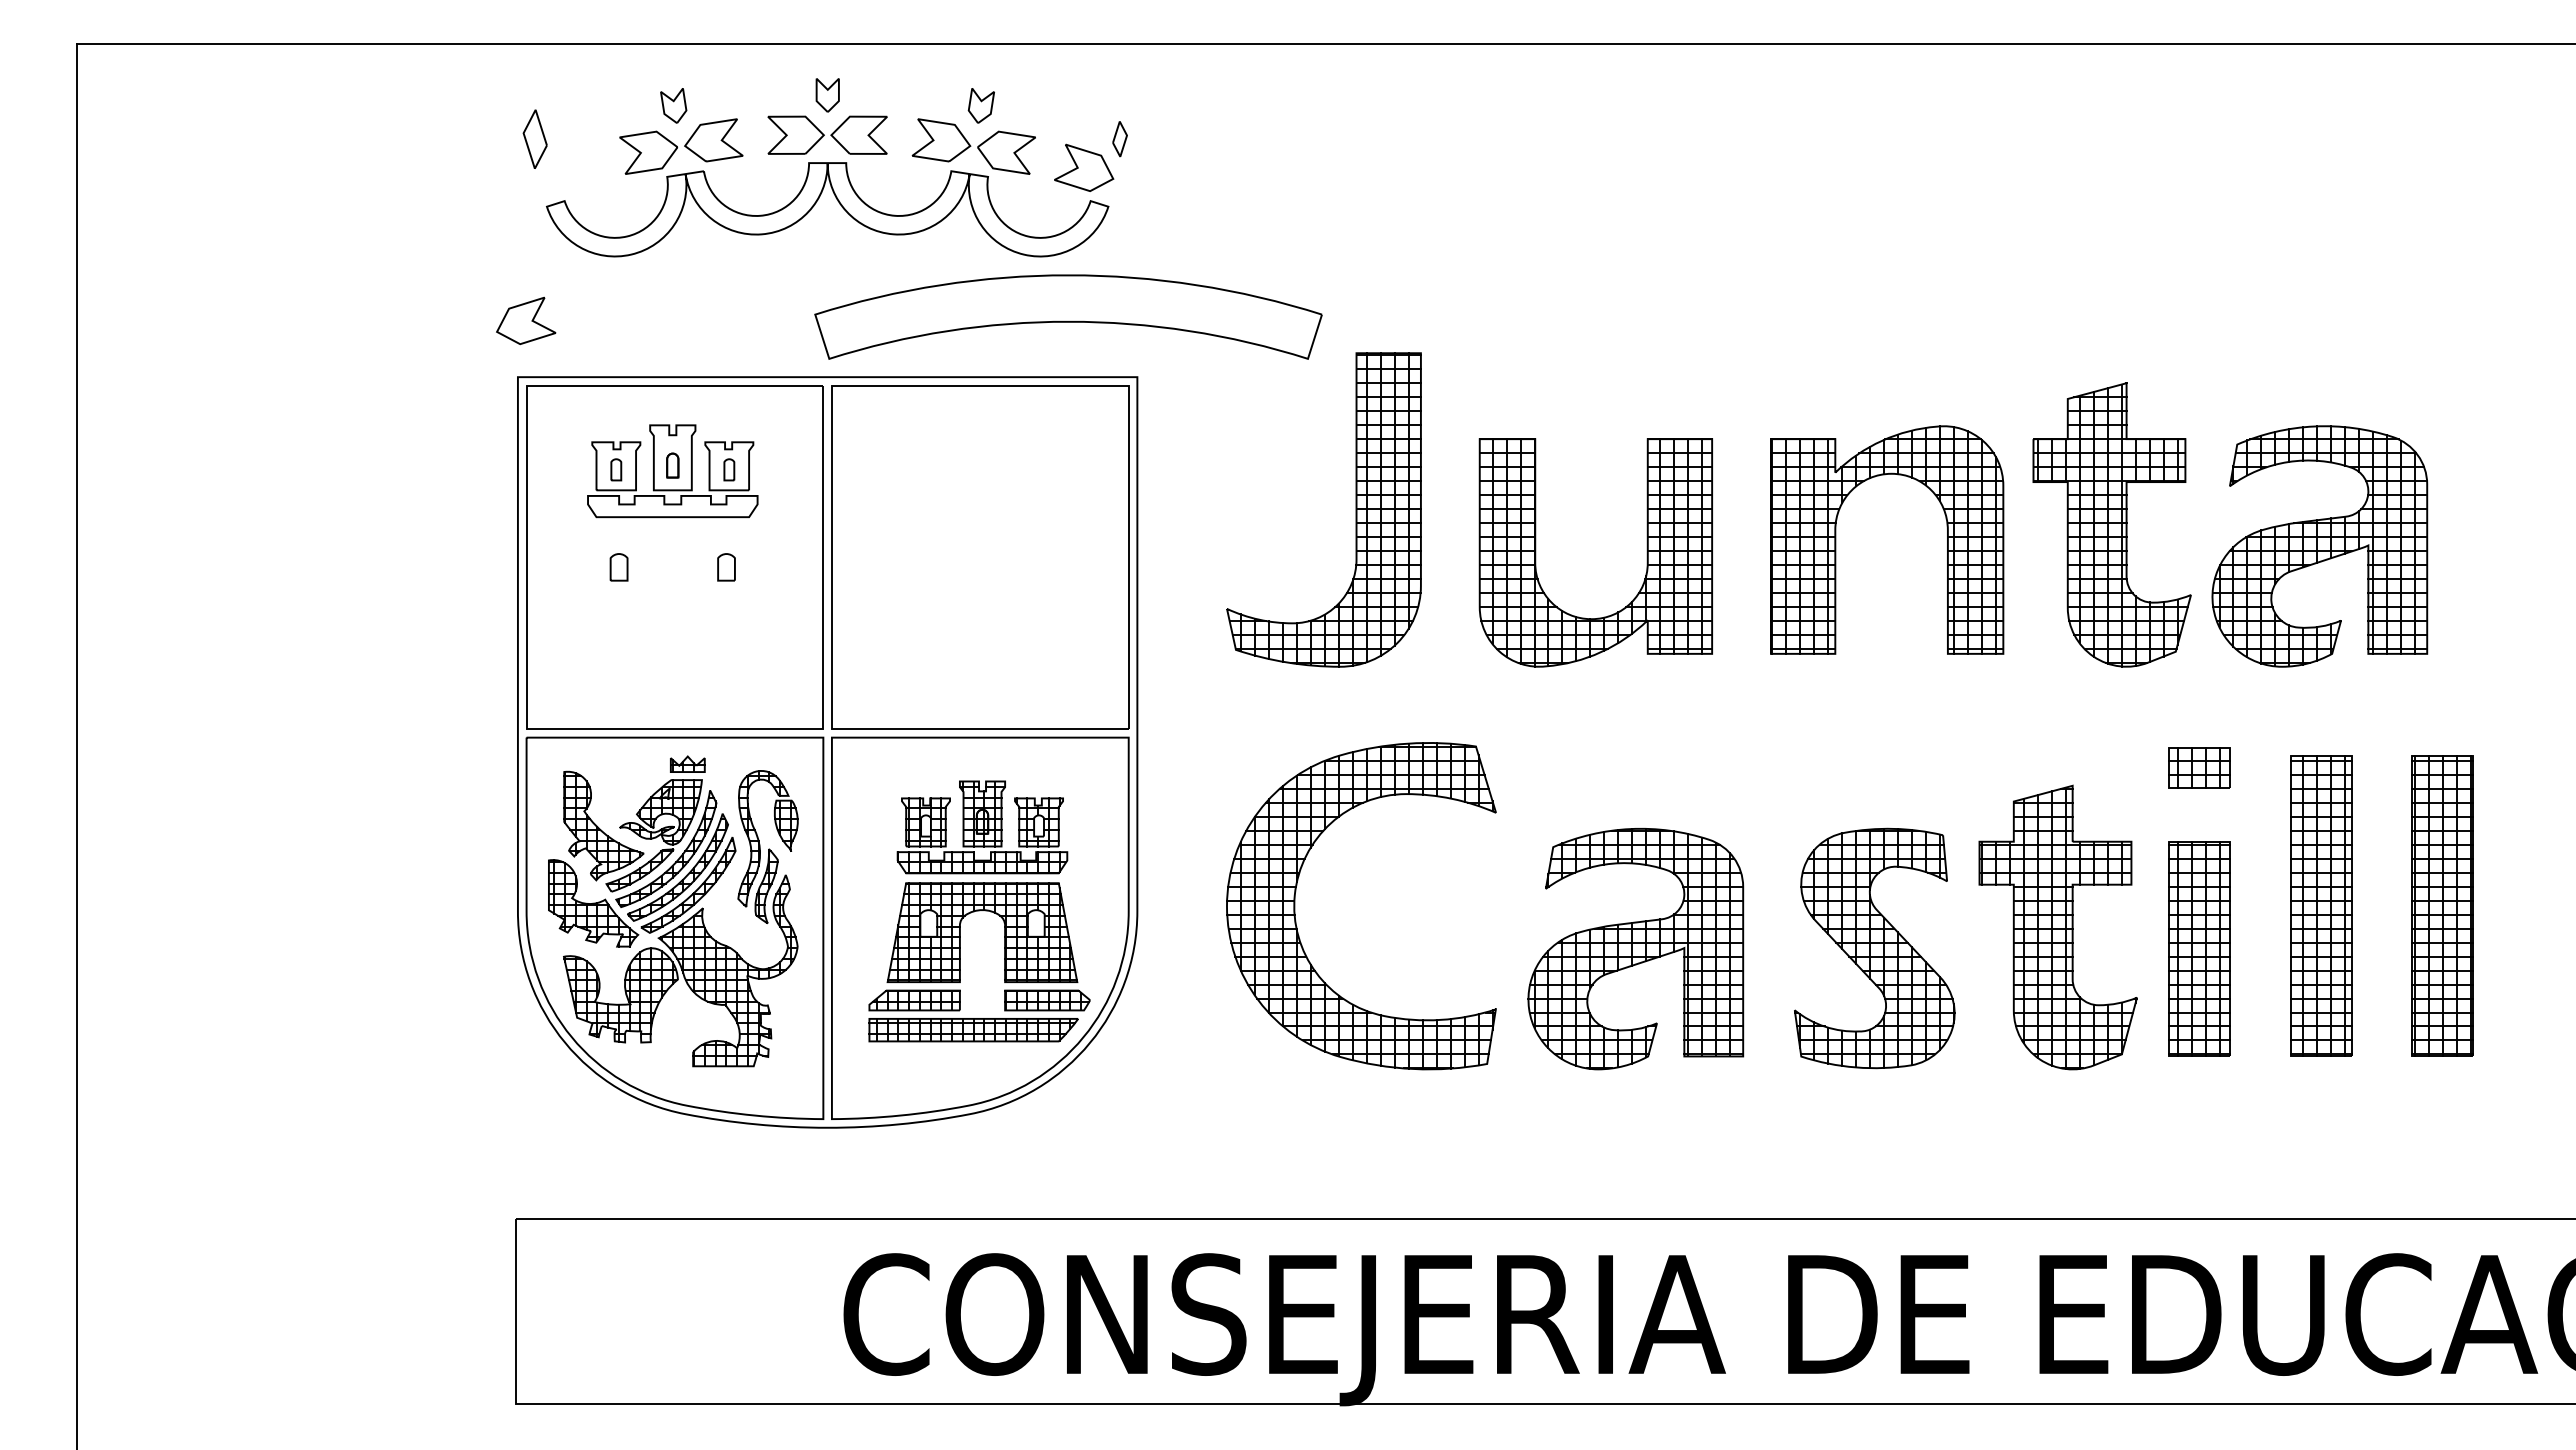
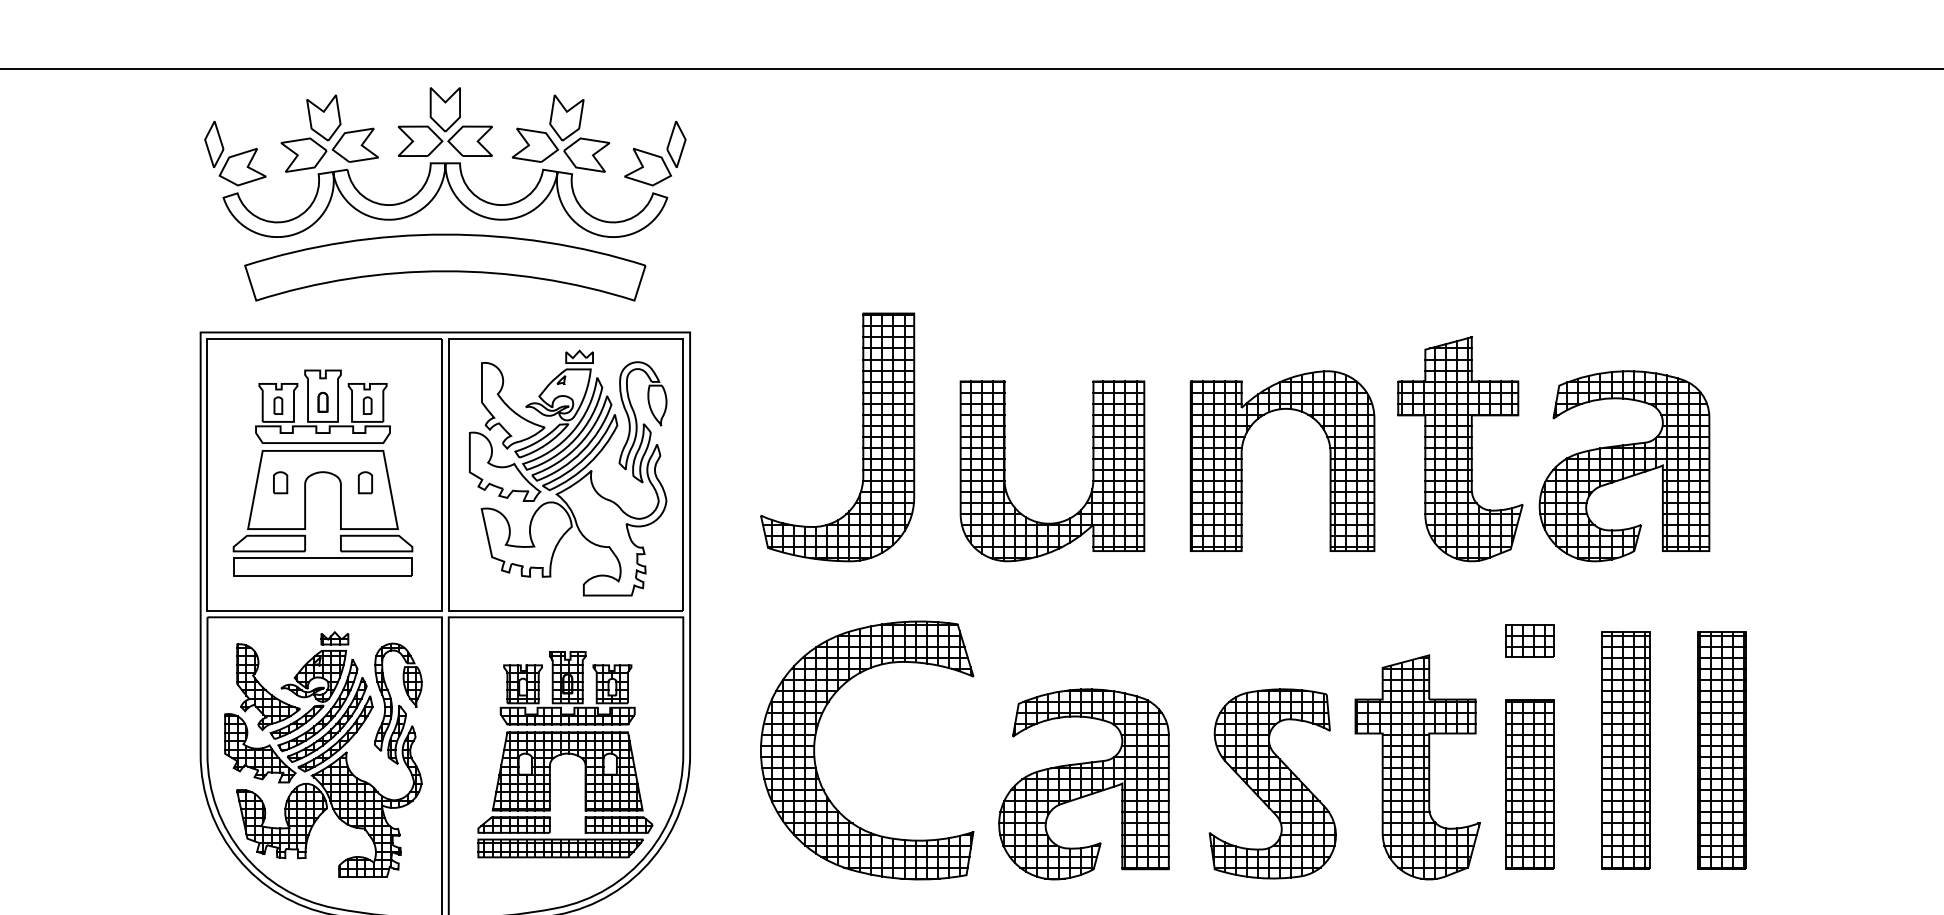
part: (827, 95) -> (445, 109), size x1.67
part: (673, 105) -> (323, 117), size x1.67
part: (981, 105) -> (566, 117), size x1.67
part: (1119, 138) -> (676, 143), size x1.67
part: (1068, 316) -> (445, 267), moved
part: (526, 320) -> (242, 166), moved
part: (982, 554) -> (567, 472), added
part: (651, 605) -> (306, 512), added

